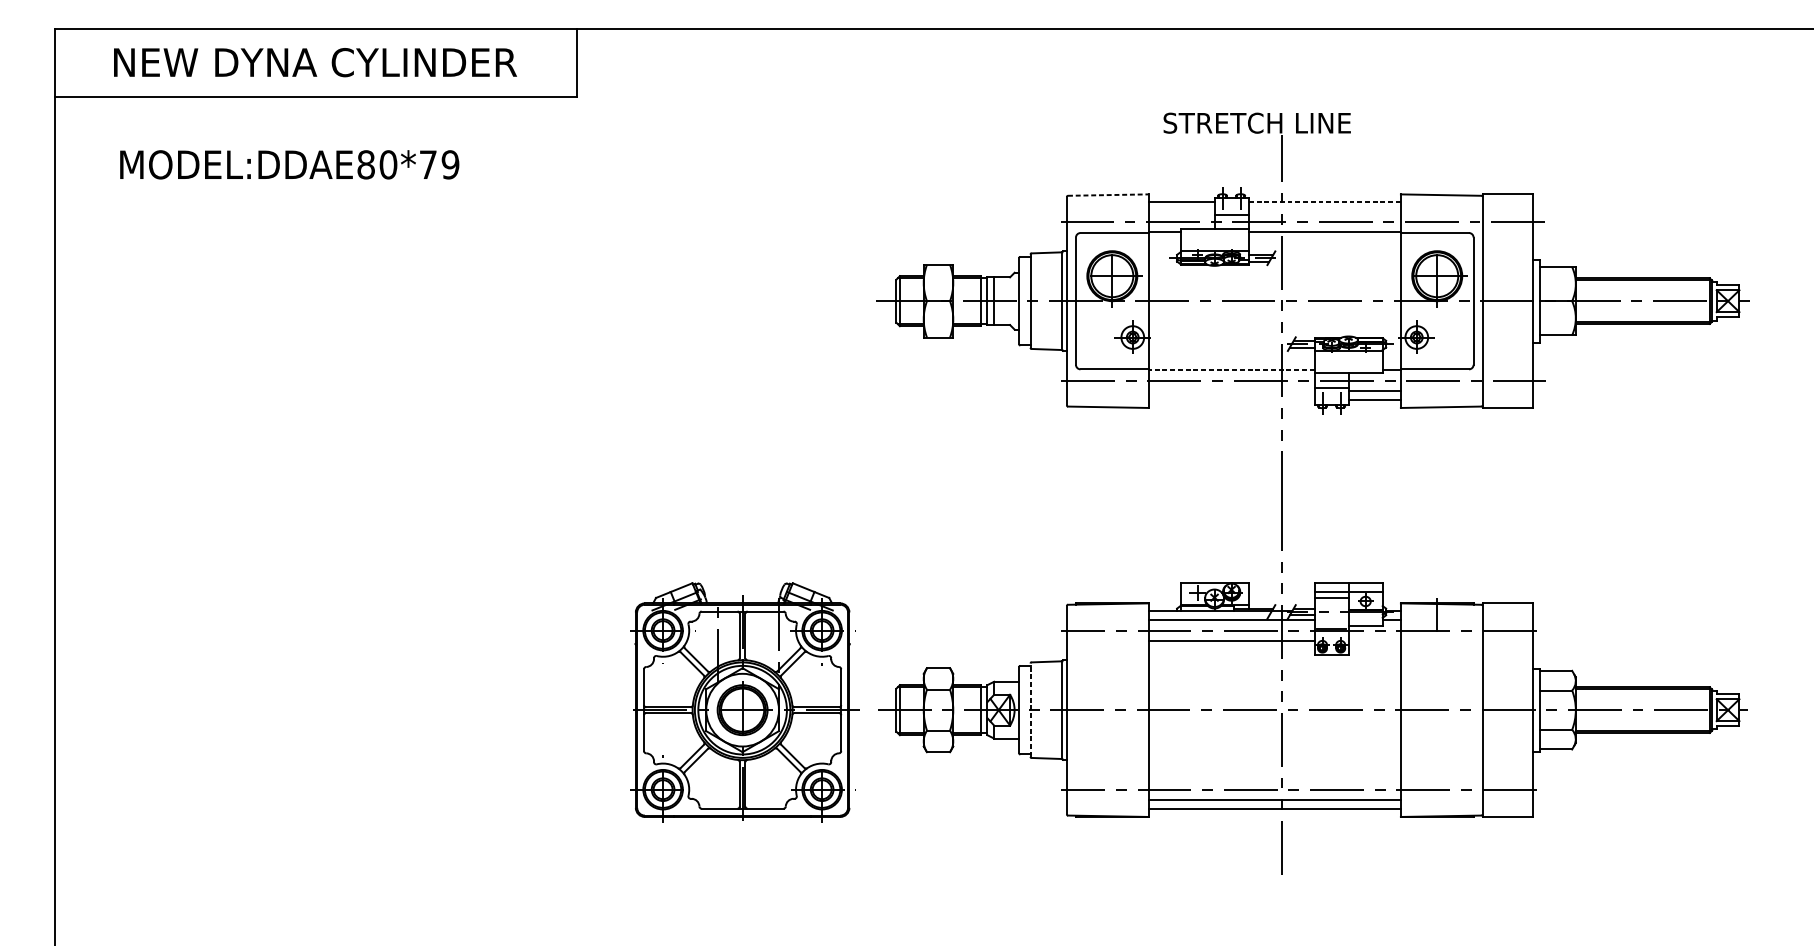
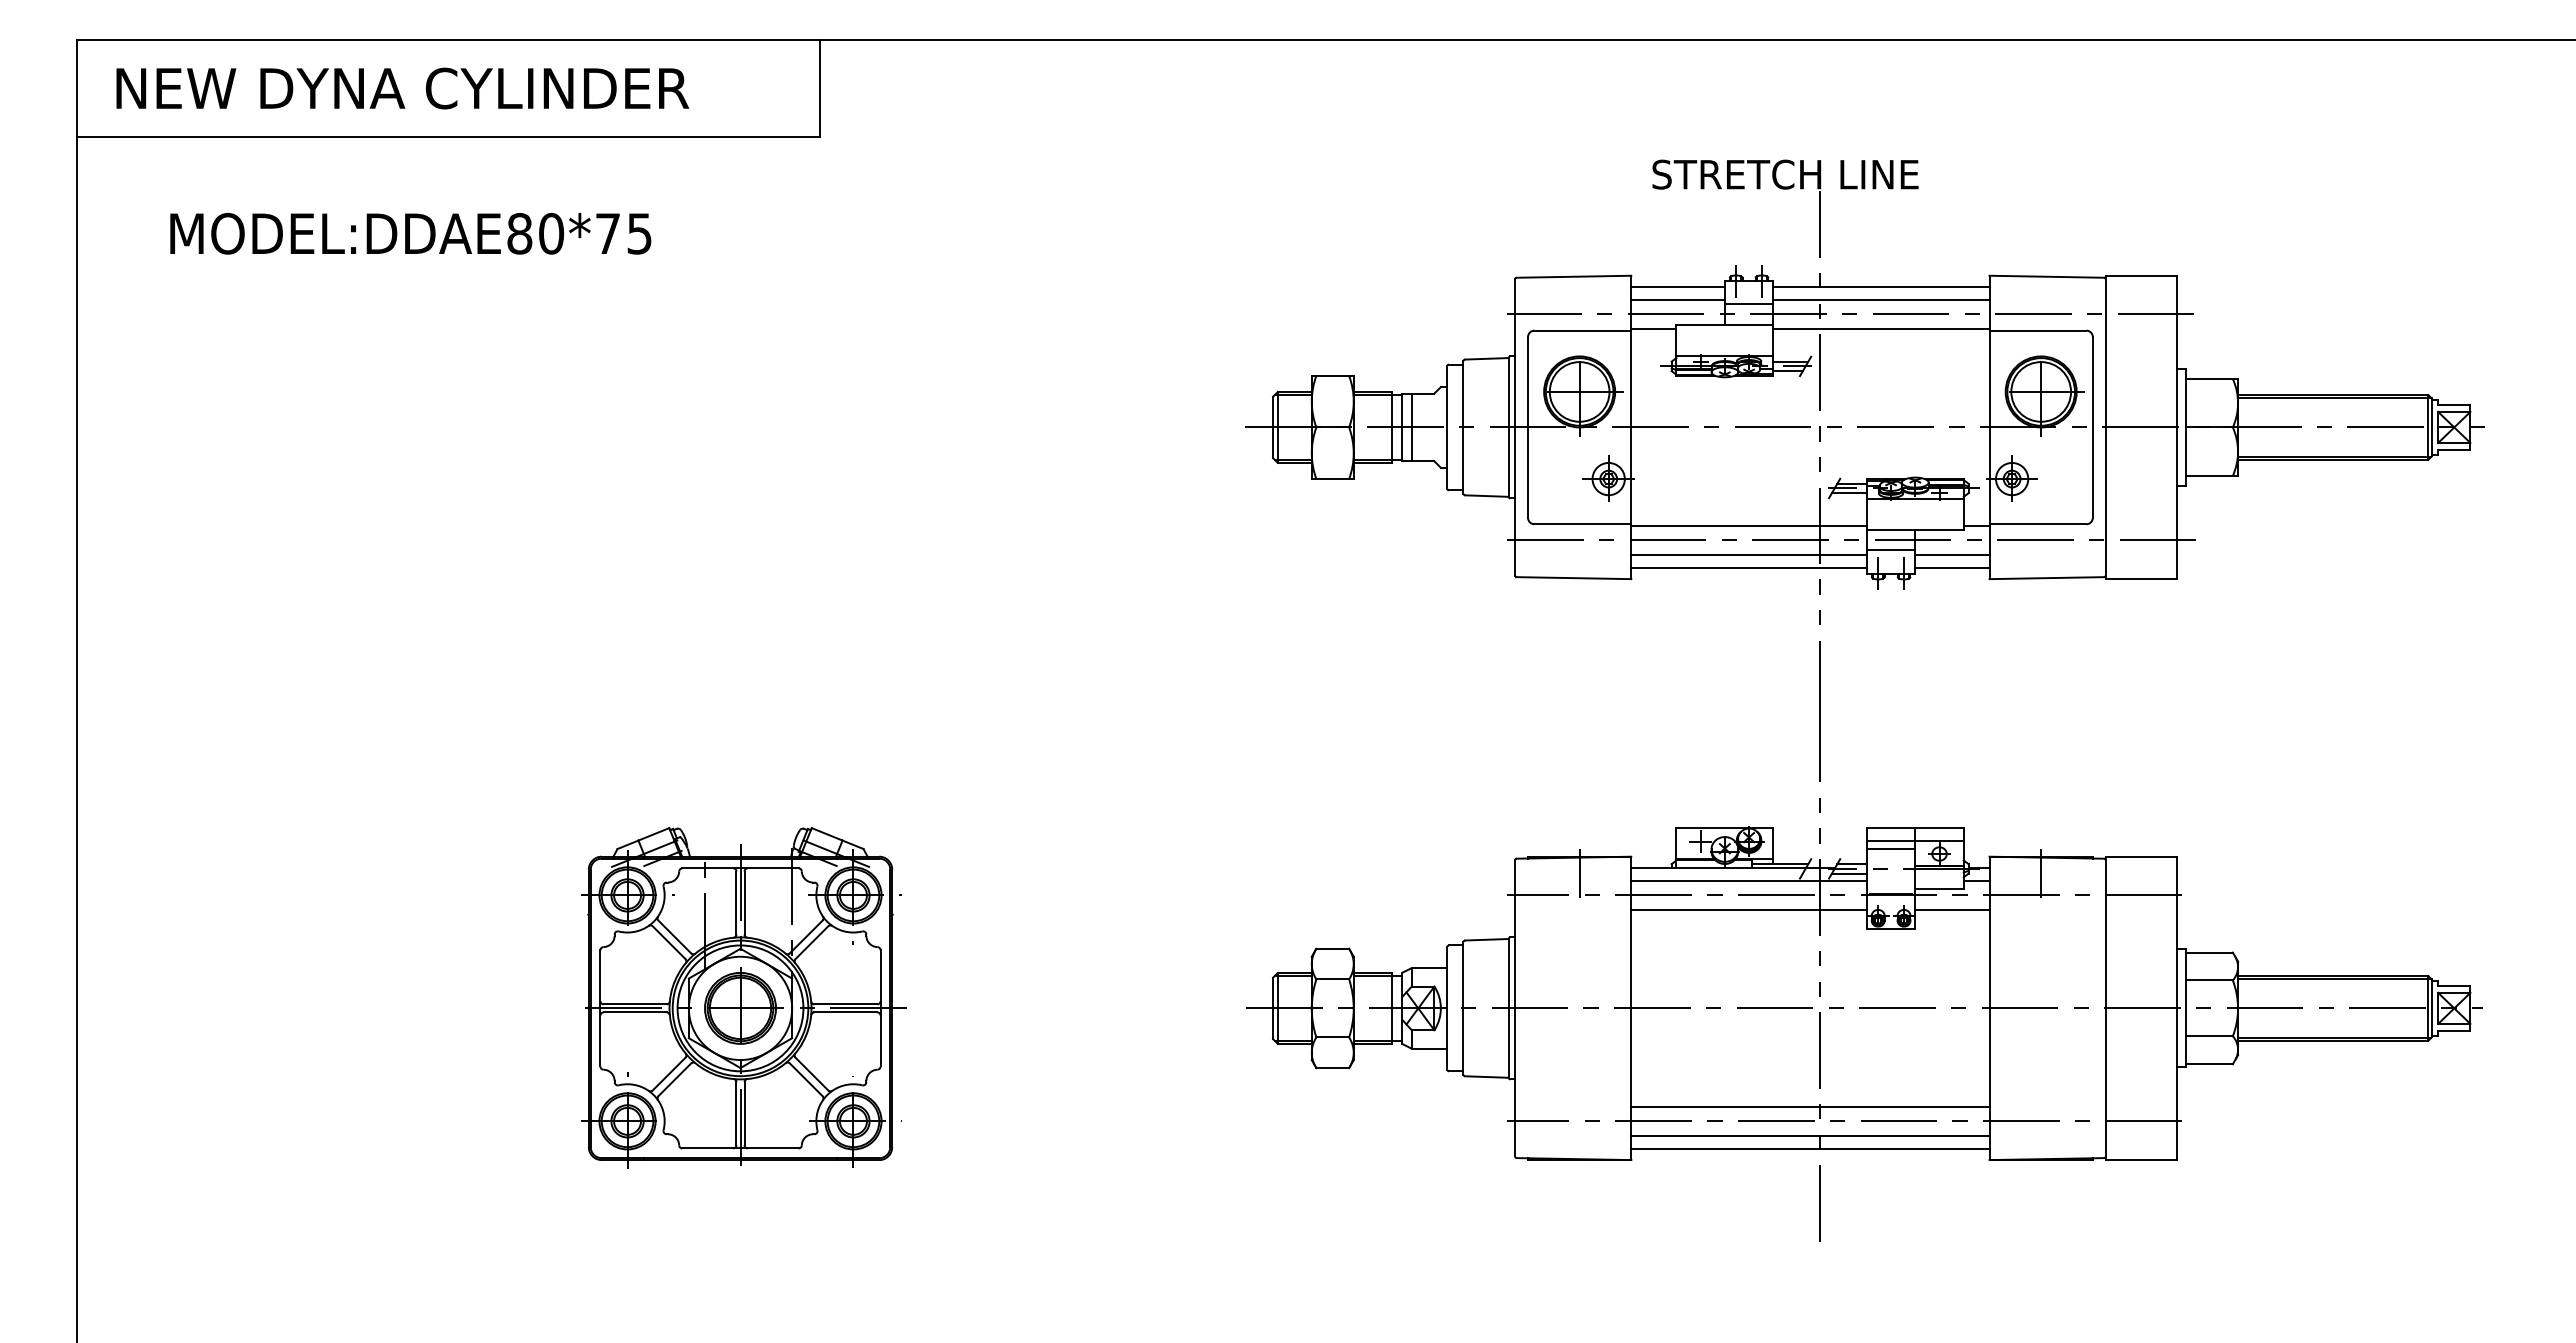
text: (315, 62) -> (402, 88), moved
text: (450, 164) -> (639, 233), MODEL:DDAE80*79 -> MODEL:DDAE80*75
line: (1108, 194) -> (1574, 276), dashed -> solid
line: (1324, 202) -> (1880, 287), dashed -> solid
line: (1181, 211) -> (1677, 299), added
line: (1324, 211) -> (1881, 299), added
line: (1231, 370) -> (1749, 525), dashed -> solid
line: (1231, 390) -> (1748, 554), added
line: (1231, 399) -> (1748, 567), added
line: (1112, 614) -> (1579, 872), added
line: (1374, 640) -> (1952, 909), added
part: (744, 702) -> (743, 997), moved
line: (1030, 709) -> (1463, 1007), dashed -> solid
line: (1274, 779) -> (1810, 1106), added

